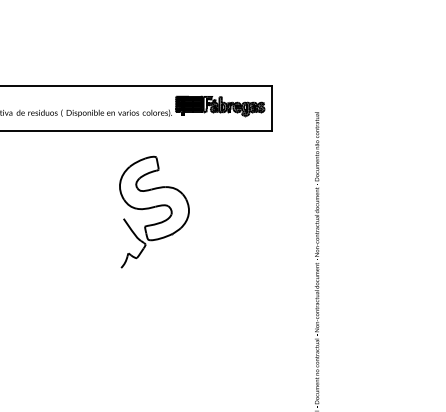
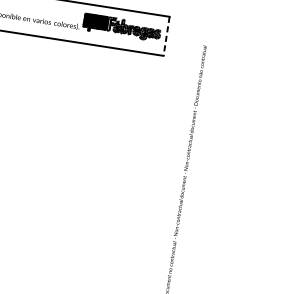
line: (272, 108) -> (167, 36), solid -> dashed
part: (154, 211) -> (51, 109), removed

